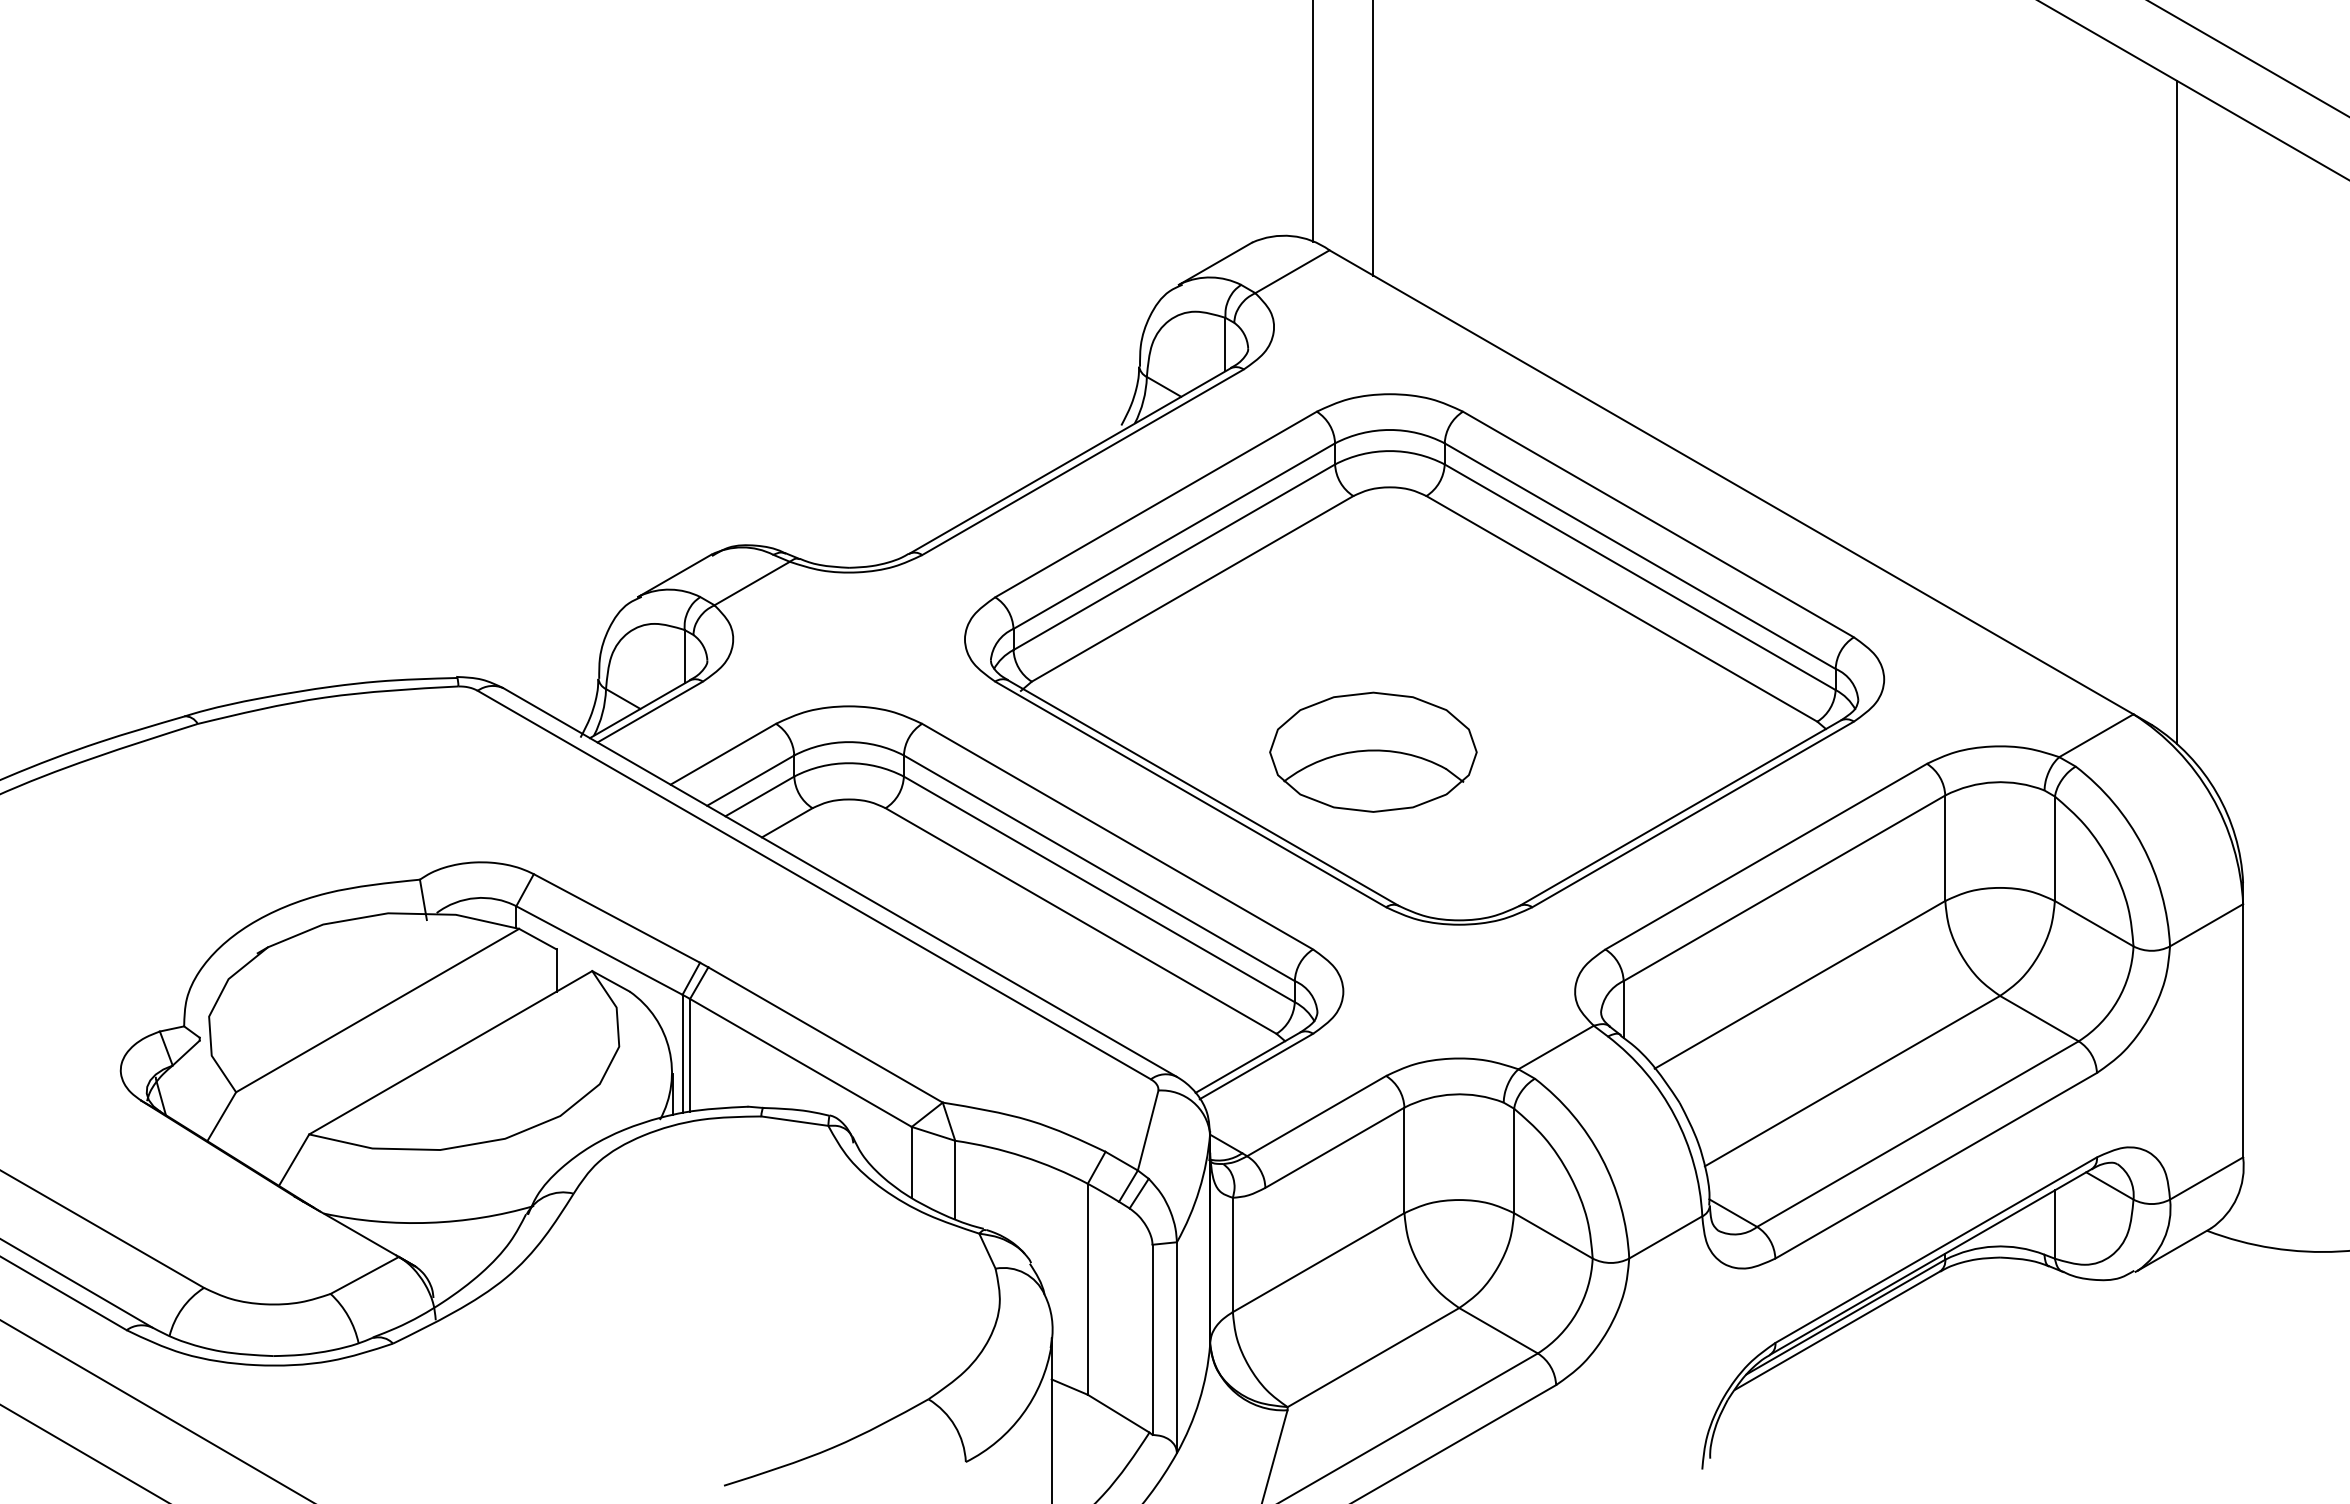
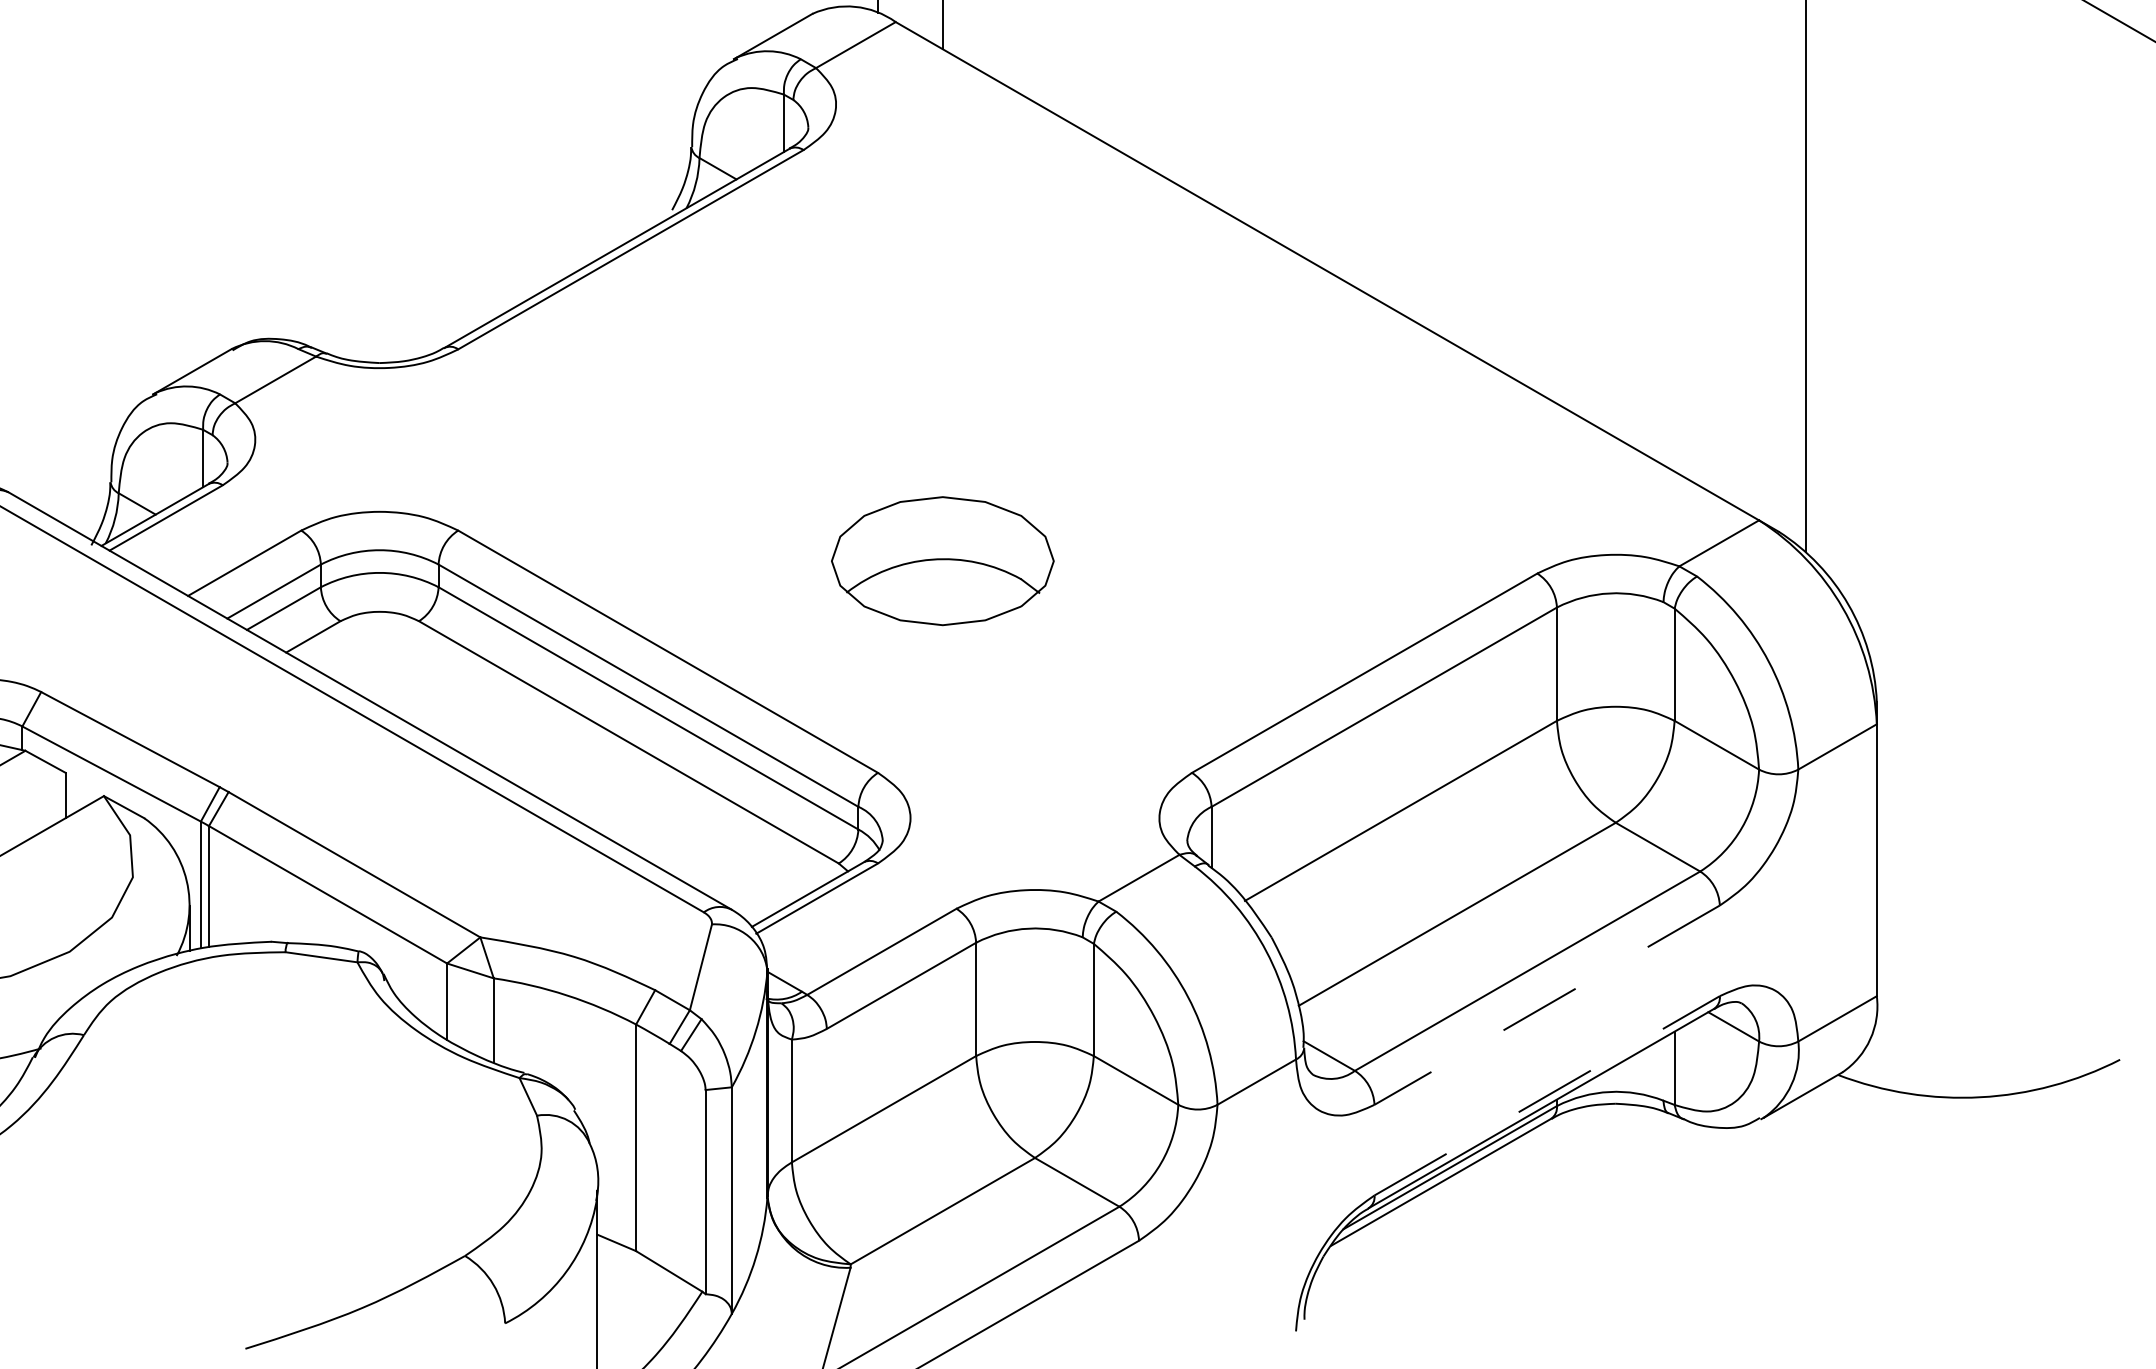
part: (1424, 659) -> (997, 461), removed
line: (1936, 1165) -> (1547, 1004), solid -> dashed
line: (1936, 1250) -> (1547, 1096), solid -> dashed

